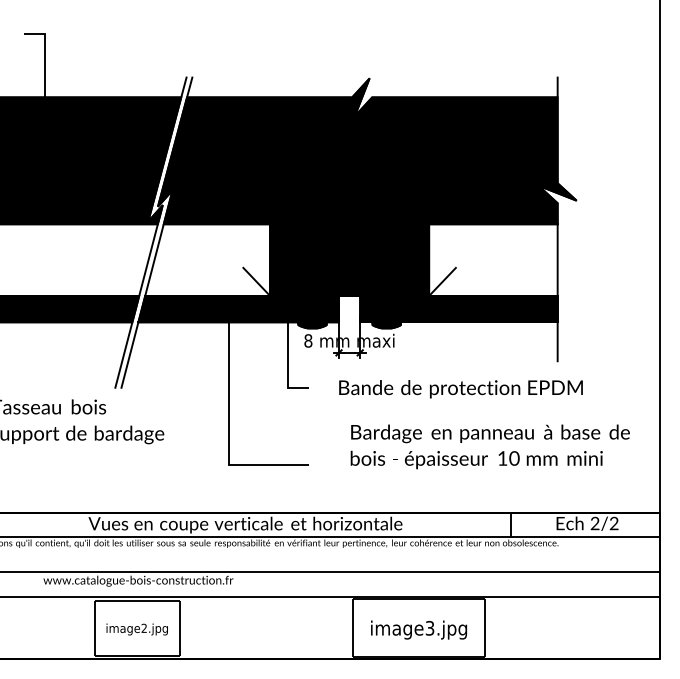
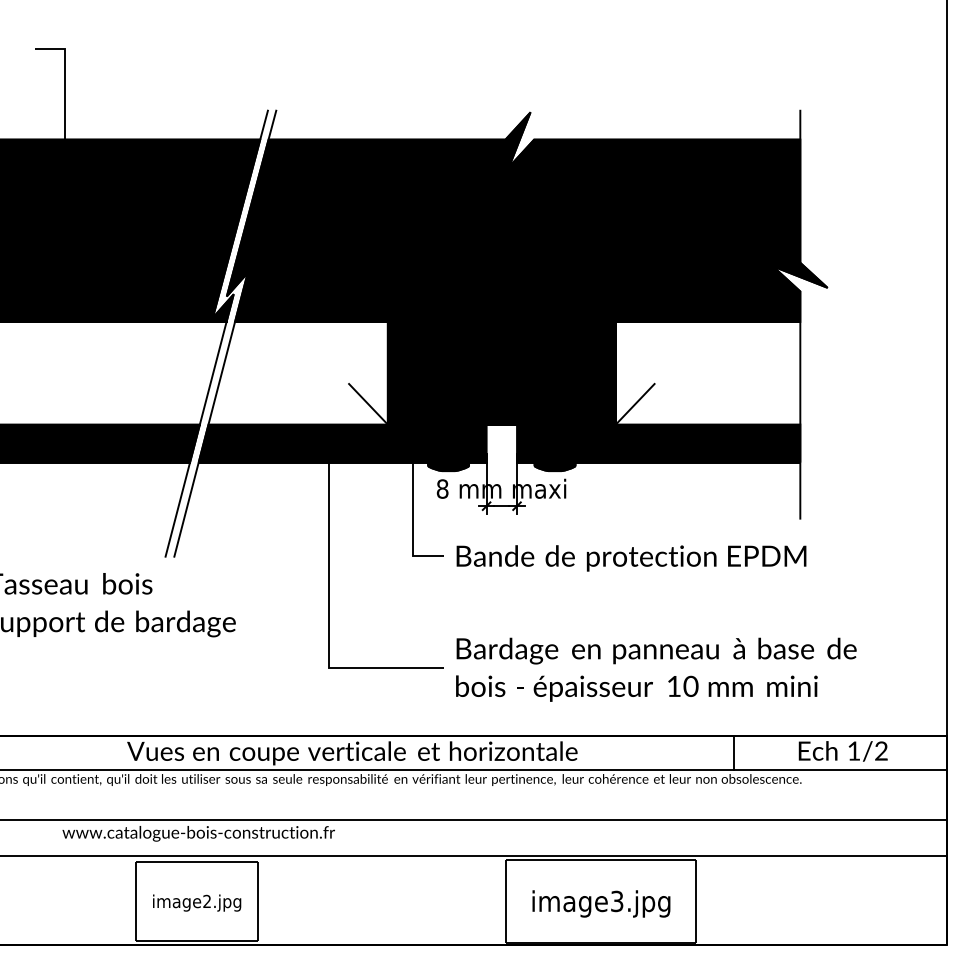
text: (460, 389) -> (630, 558), moved
text: (489, 446) -> (655, 669), moved
text: (594, 523) -> (853, 751), 2/2 -> 1/2

